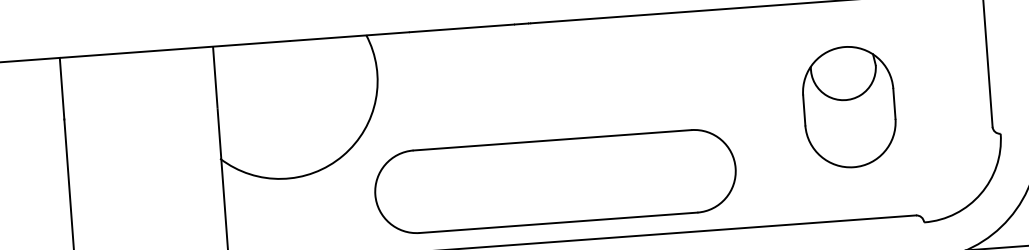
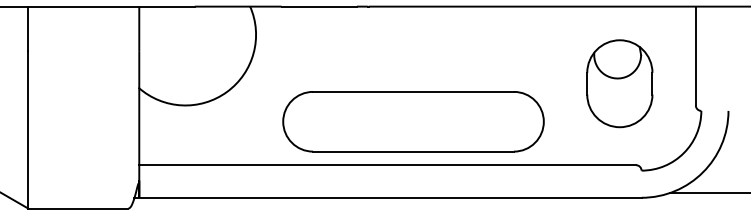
part: (848, 106) -> (619, 83), moved
part: (555, 181) -> (413, 121), moved

